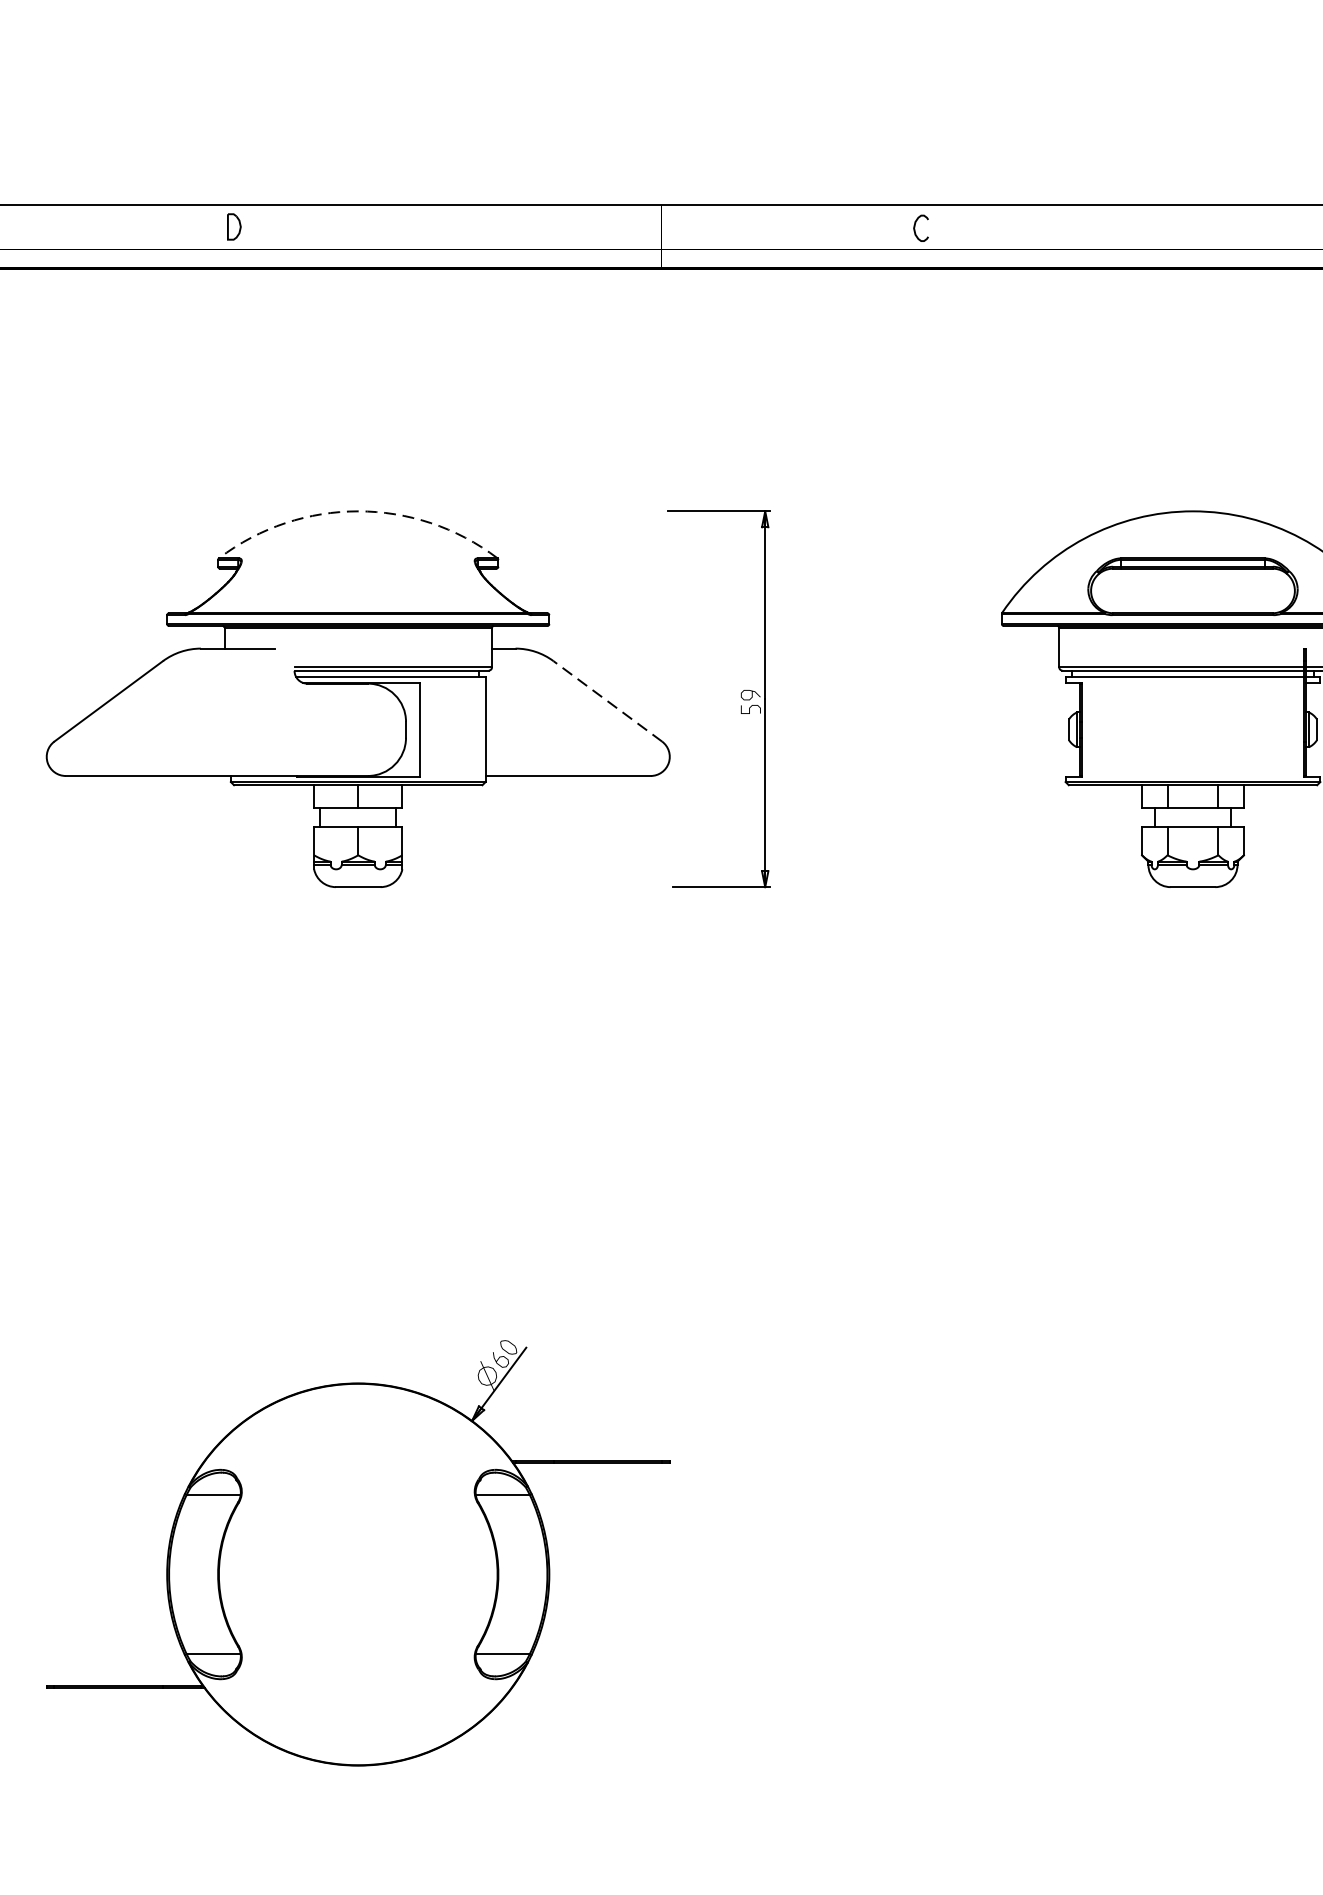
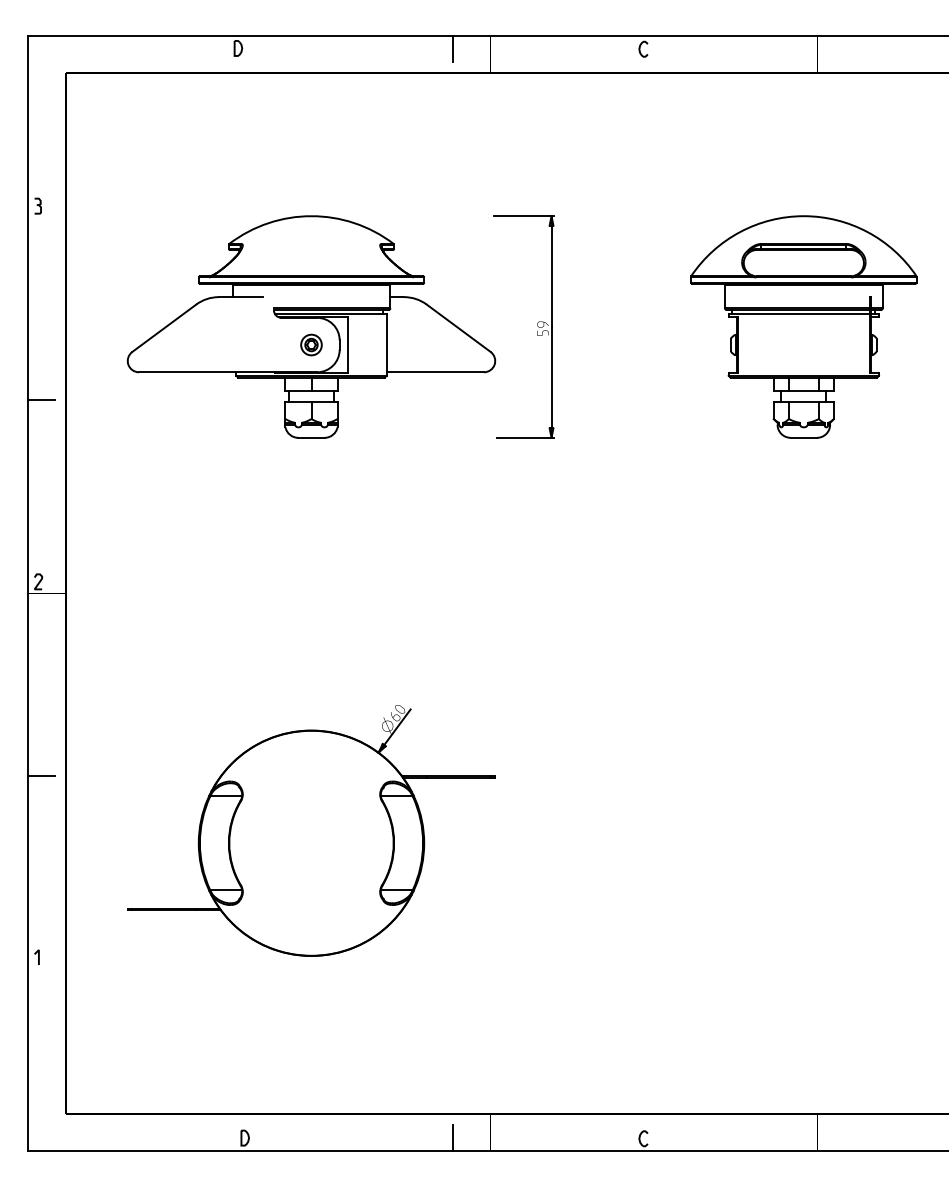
line: (597, 227) -> (452, 48), added
arc: (358, 511) -> (311, 216), dashed -> solid
line: (607, 701) -> (458, 328), dashed -> solid
part: (358, 728) -> (311, 344), added

